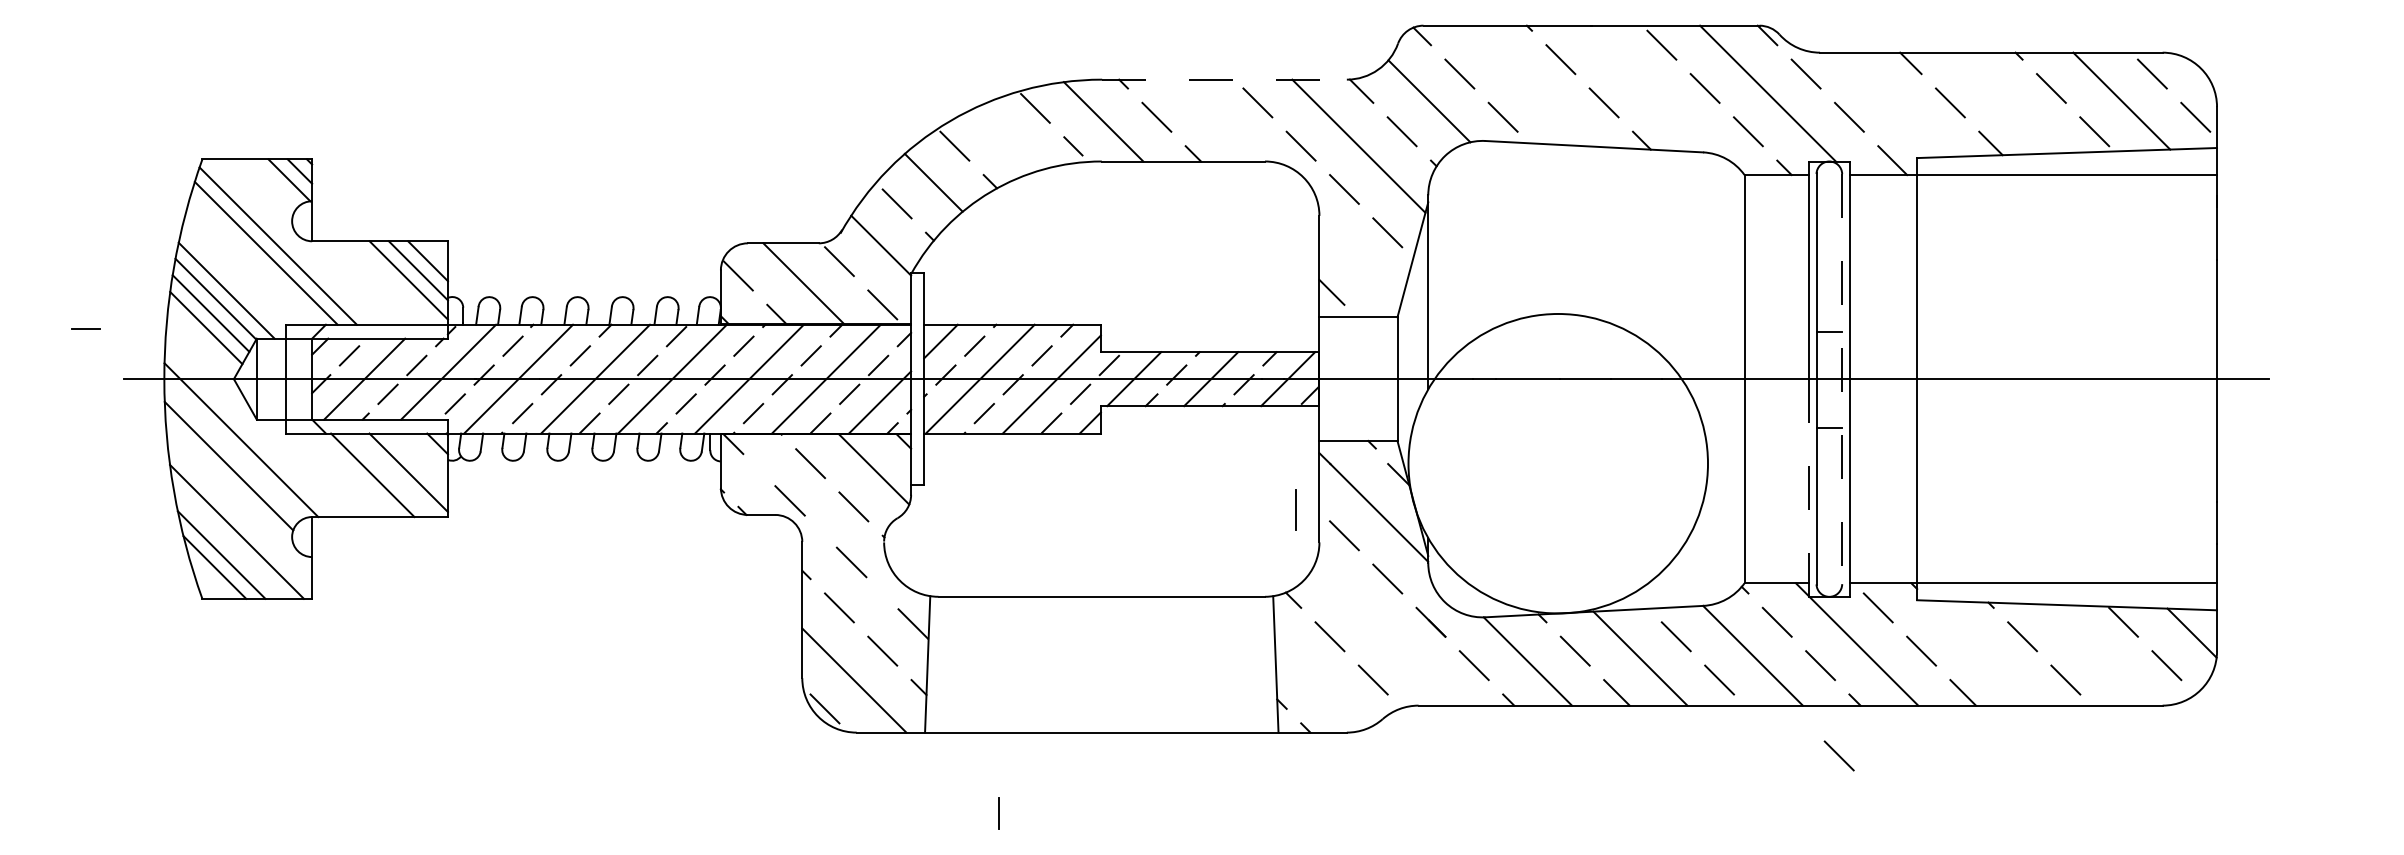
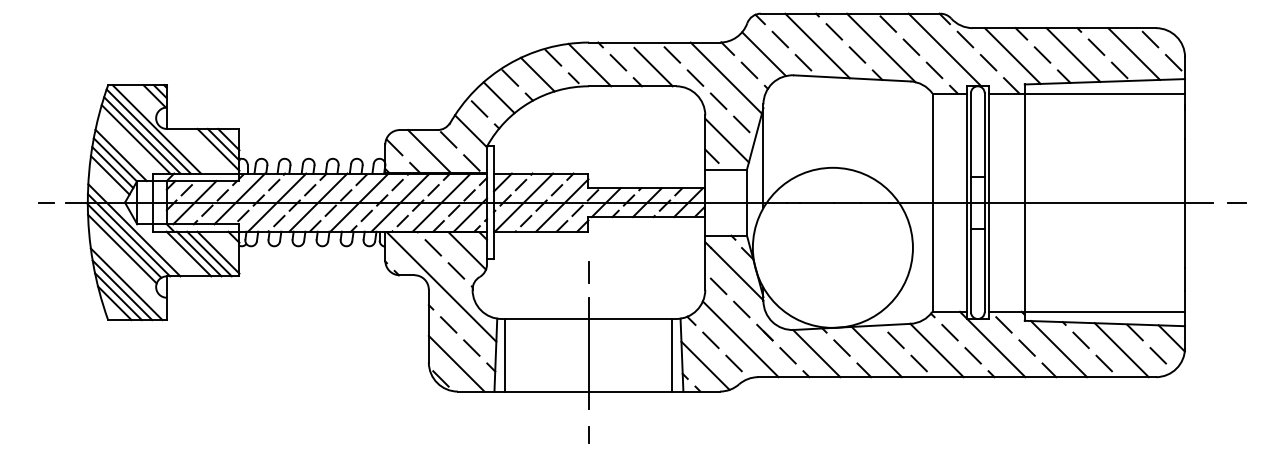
line: (1226, 79) -> (655, 42), dashed -> solid
line: (1529, 85) -> (817, 45), added
line: (1649, 88) -> (881, 47), added
line: (2008, 101) -> (1073, 54), added
line: (1894, 103) -> (1012, 55), added
line: (1222, 124) -> (653, 66), added
line: (1005, 139) -> (537, 74), added
line: (292, 242) -> (156, 129), added
line: (253, 260) -> (135, 139), added
line: (1359, 262) -> (726, 140), added
line: (87, 328) -> (46, 202), moved
line: (1841, 378) -> (984, 202), dashed -> solid
line: (2313, 378) -> (1236, 202), added
line: (251, 431) -> (134, 230), added
line: (232, 449) -> (124, 240), added
line: (352, 474) -> (188, 253), added
line: (391, 474) -> (209, 253), added
line: (1808, 489) -> (966, 261), dashed -> solid
line: (1295, 509) -> (588, 272), moved
line: (825, 536) -> (441, 286), dashed -> solid
line: (229, 543) -> (122, 290), added
line: (1385, 635) -> (740, 339), added
line: (1980, 653) -> (1058, 349), added
line: (2098, 655) -> (1121, 350), added
line: (1100, 661) -> (588, 353), added
line: (945, 665) -> (505, 355), added
line: (1258, 665) -> (672, 355), added
line: (1319, 683) -> (705, 365), added
line: (1838, 754) -> (982, 403), removed
line: (998, 812) -> (588, 434), moved

